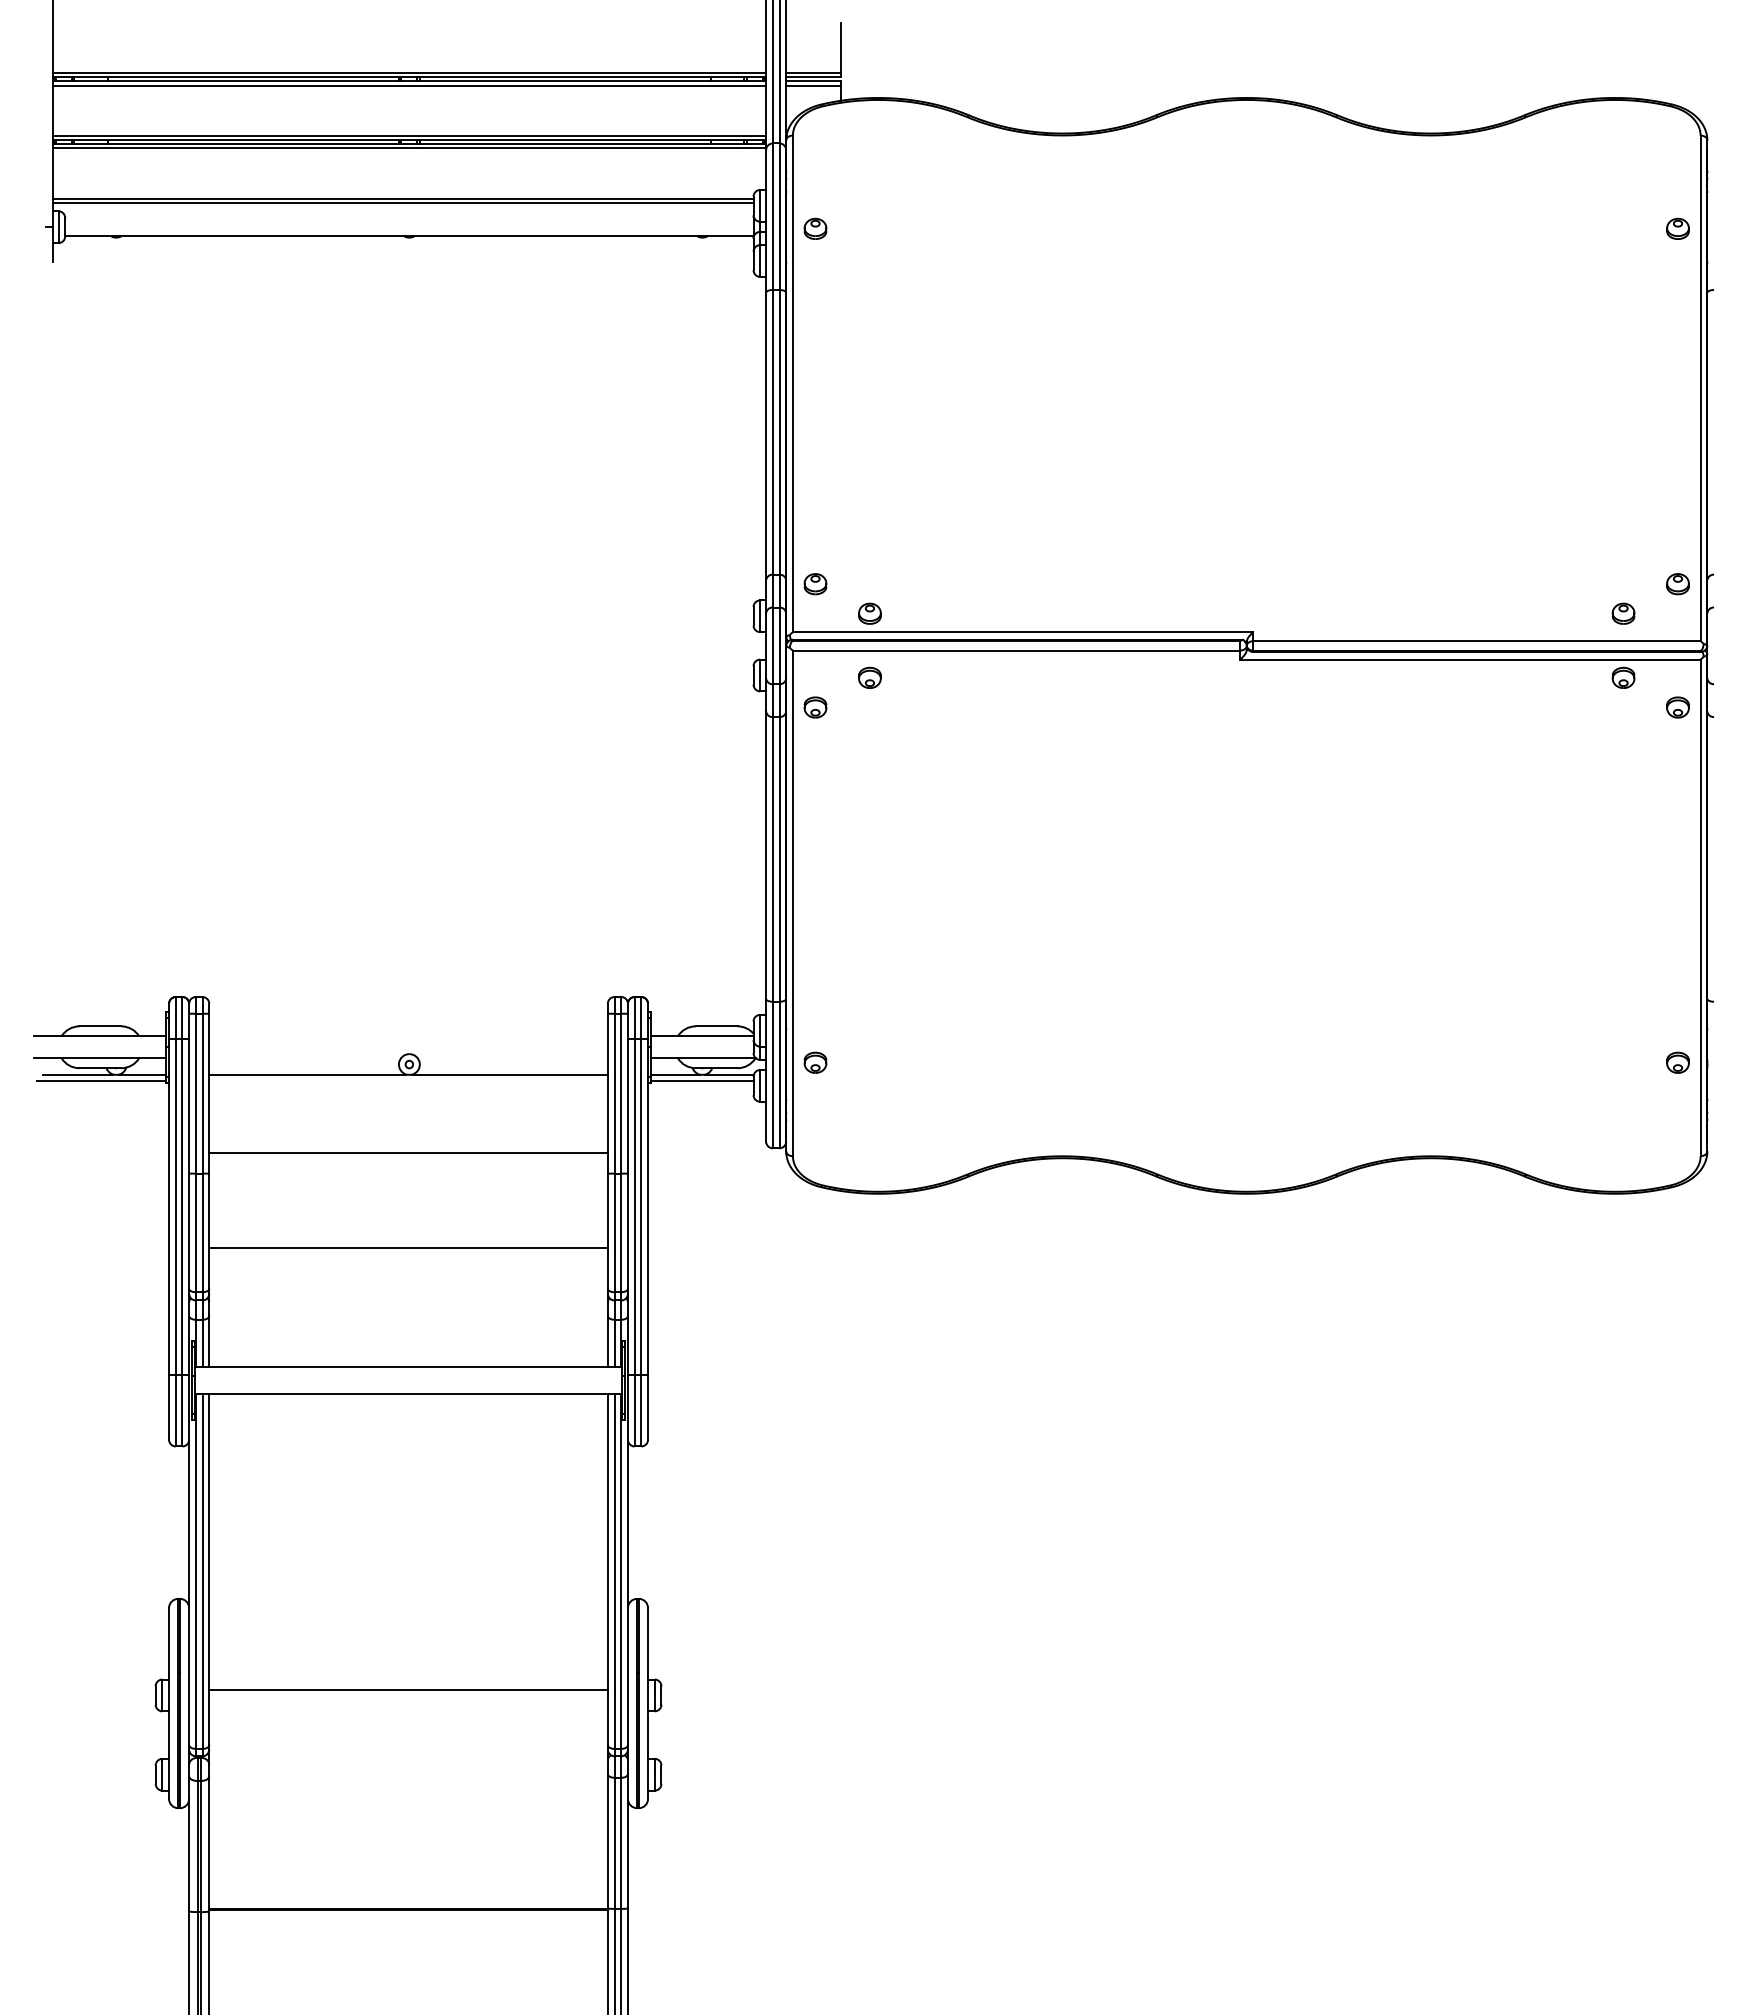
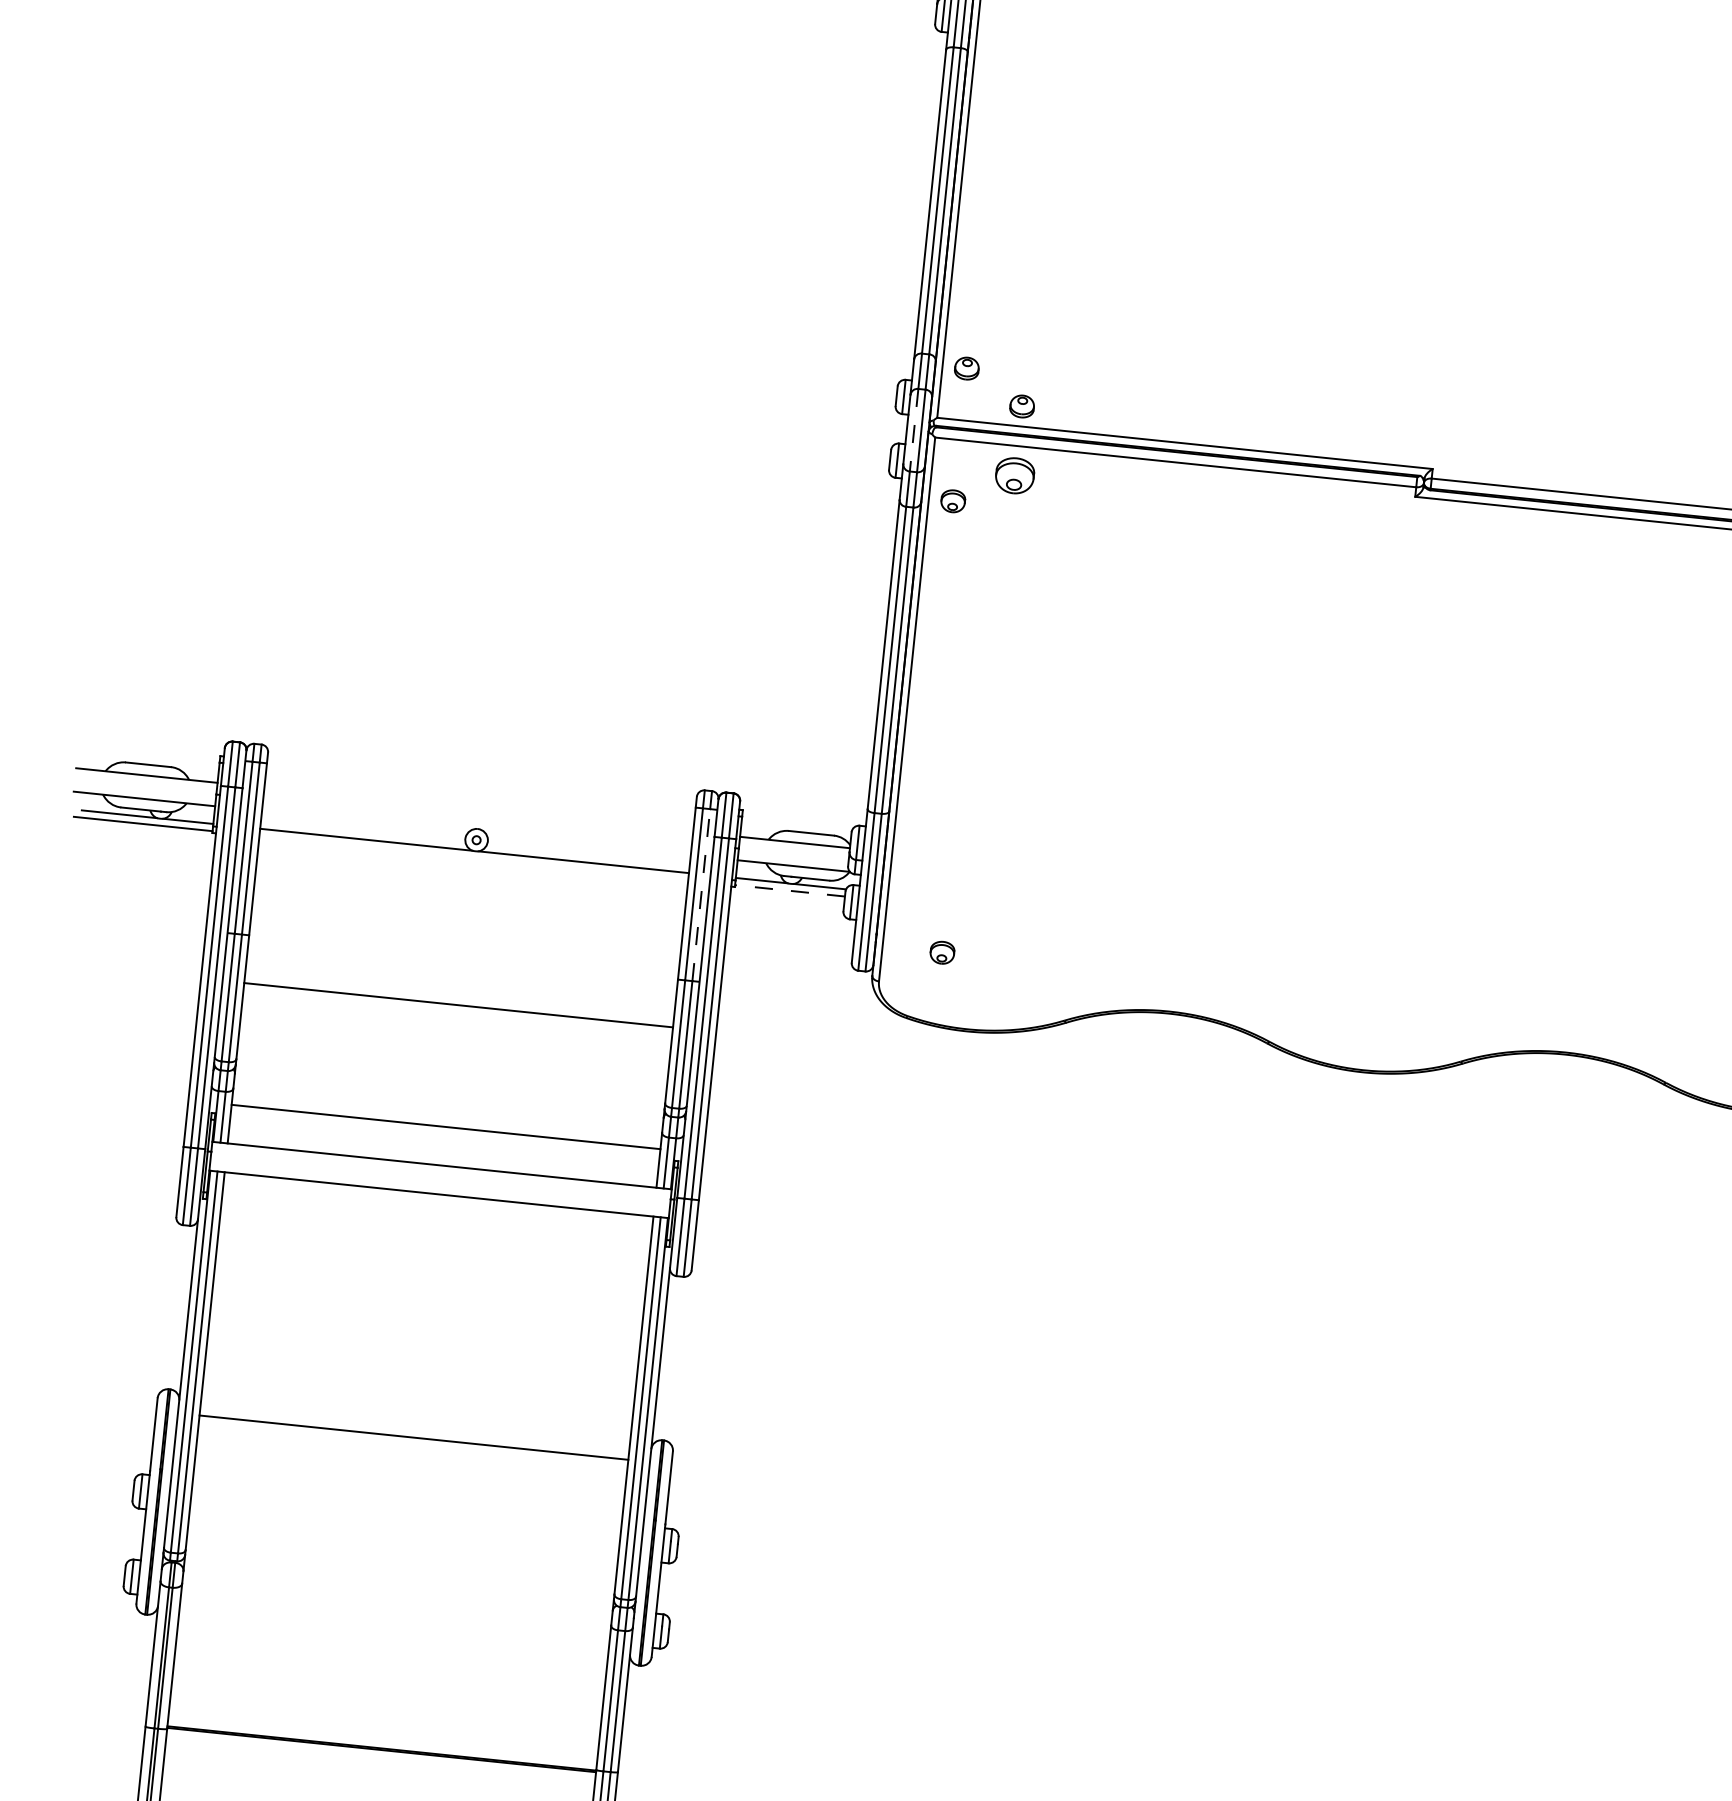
line: (772, 646) -> (913, 430), solid -> dashed
part: (869, 677) -> (1014, 474), size x1.6
part: (815, 1062) -> (942, 952), moved
line: (701, 1081) -> (788, 890), solid -> dashed
line: (621, 1093) -> (701, 894), solid -> dashed
line: (408, 1153) -> (458, 1005), moved
line: (408, 1248) -> (445, 1127), moved
line: (408, 1689) -> (413, 1437), moved

